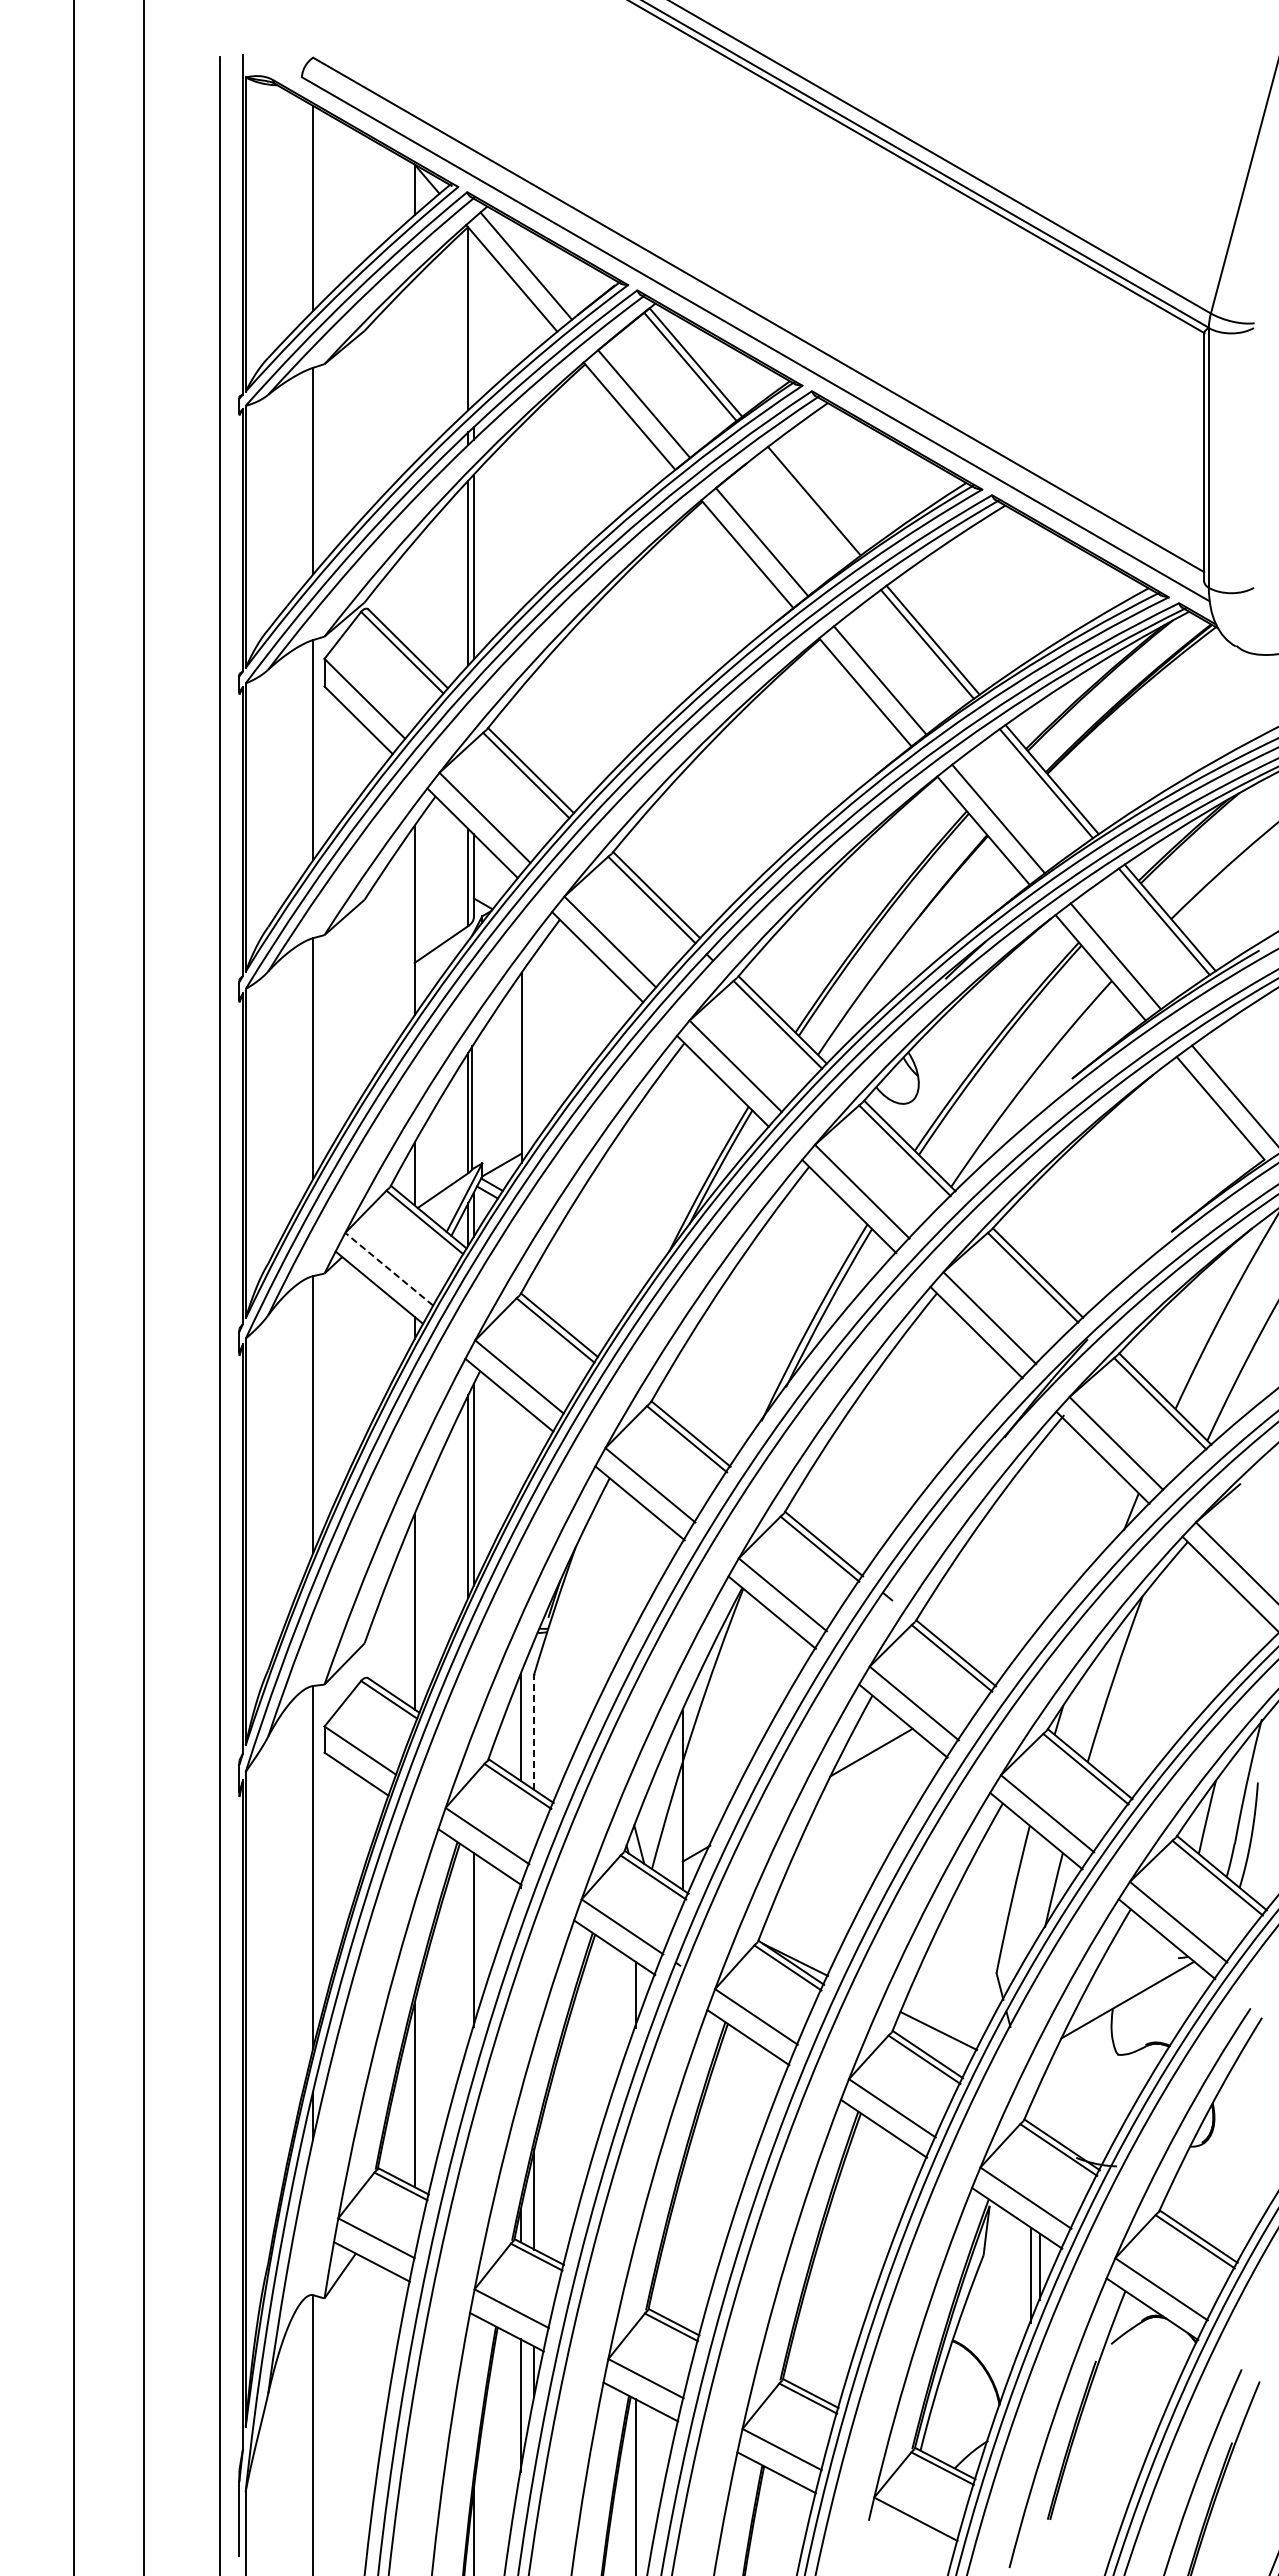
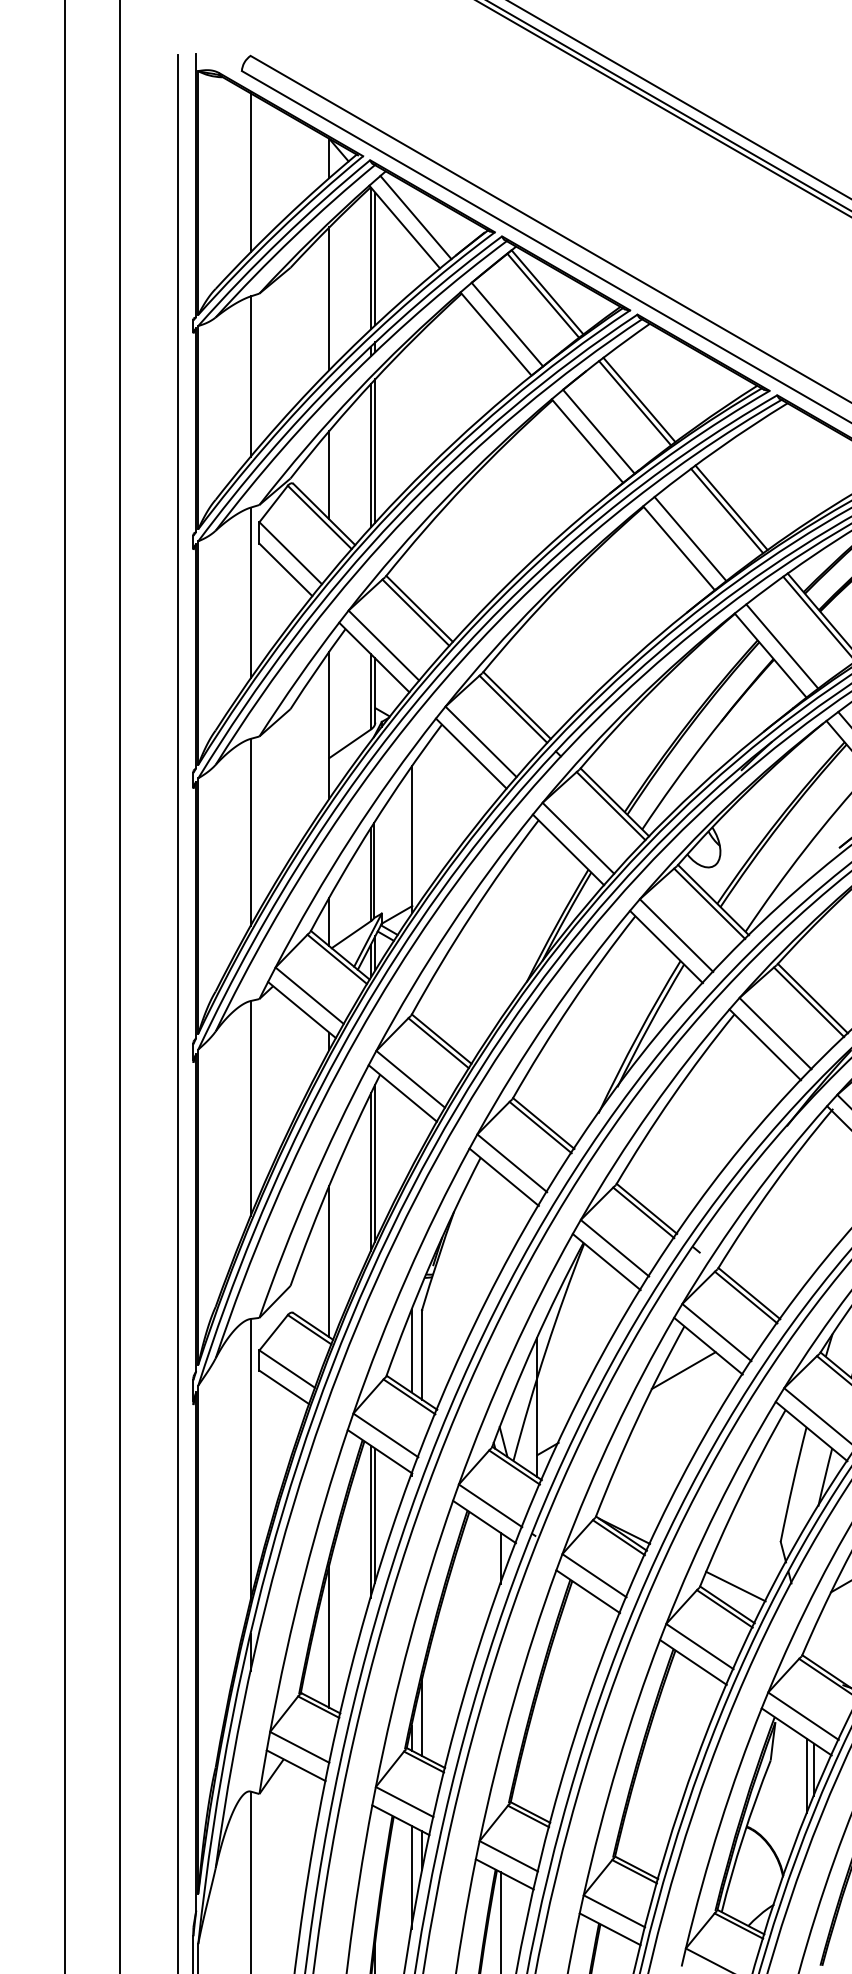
line: (473, 319) -> (374, 258), added
line: (414, 370) -> (329, 298), added
line: (808, 505) -> (634, 403), added
line: (414, 598) -> (329, 475), added
line: (388, 1268) -> (309, 995), dashed -> solid
line: (534, 1732) -> (422, 1355), dashed -> solid
line: (468, 1947) -> (371, 1521), added

